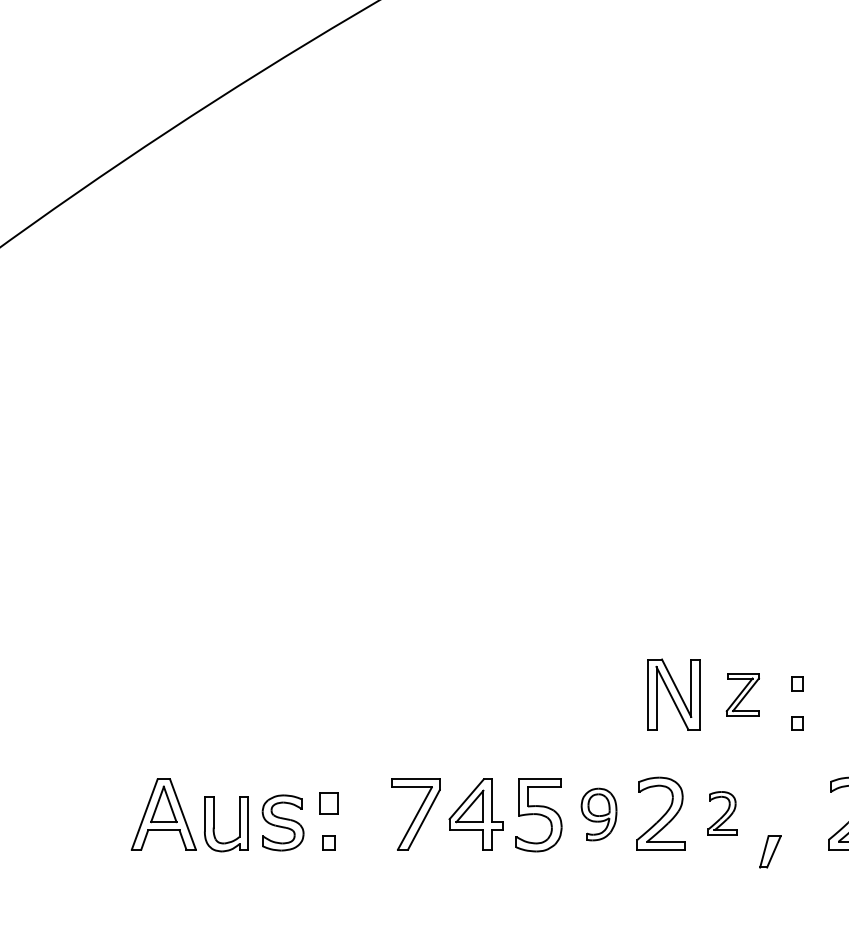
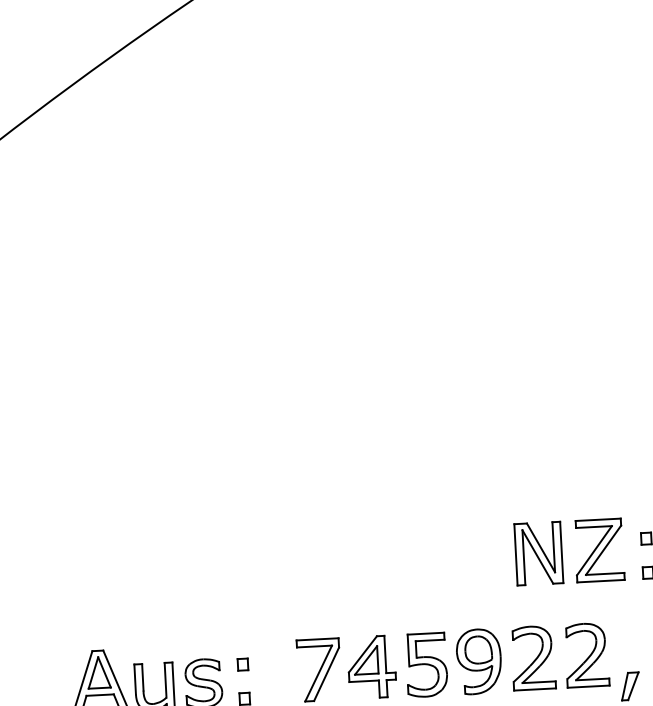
part: (742, 694) -> (598, 550), size x1.67
part: (328, 803) -> (242, 664), size x0.62
part: (722, 813) -> (586, 655), size x1.67
part: (598, 814) -> (478, 661), size x1.43

